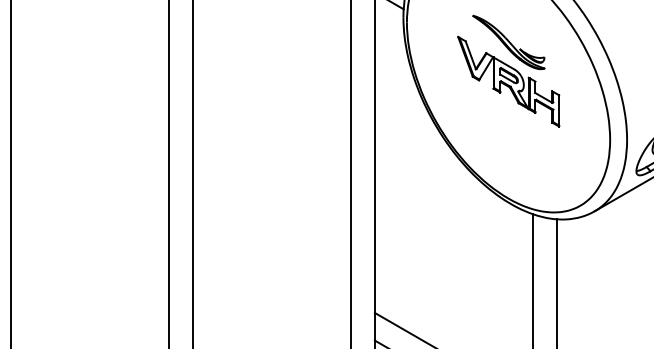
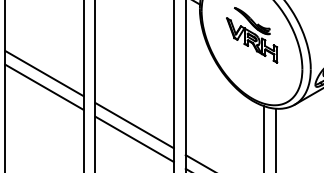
line: (90, 148) -> (44, 73), added
line: (90, 174) -> (44, 86), added
line: (271, 253) -> (134, 125), added
line: (271, 279) -> (134, 138), added

